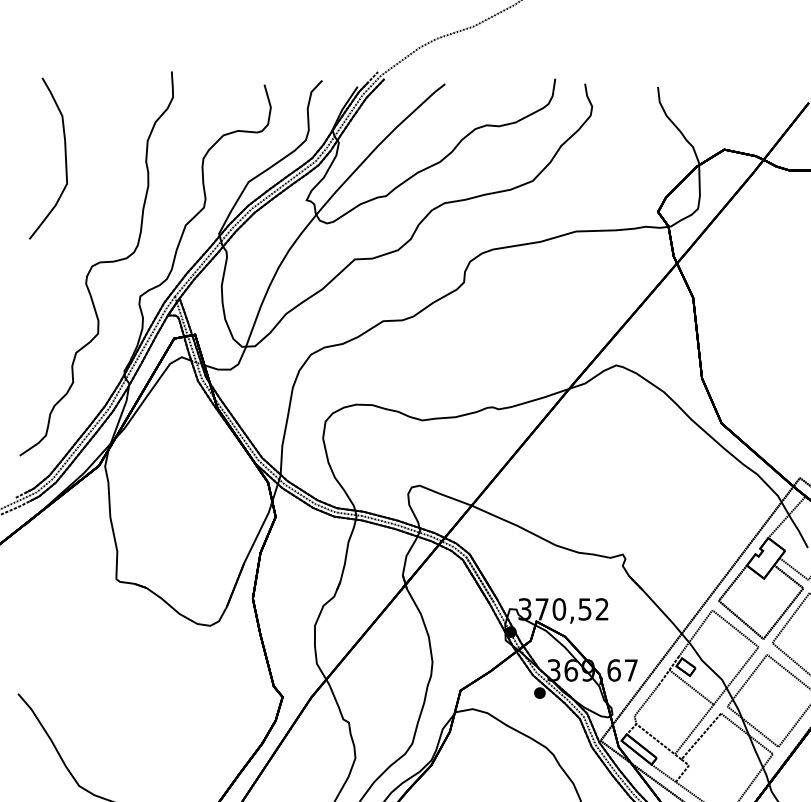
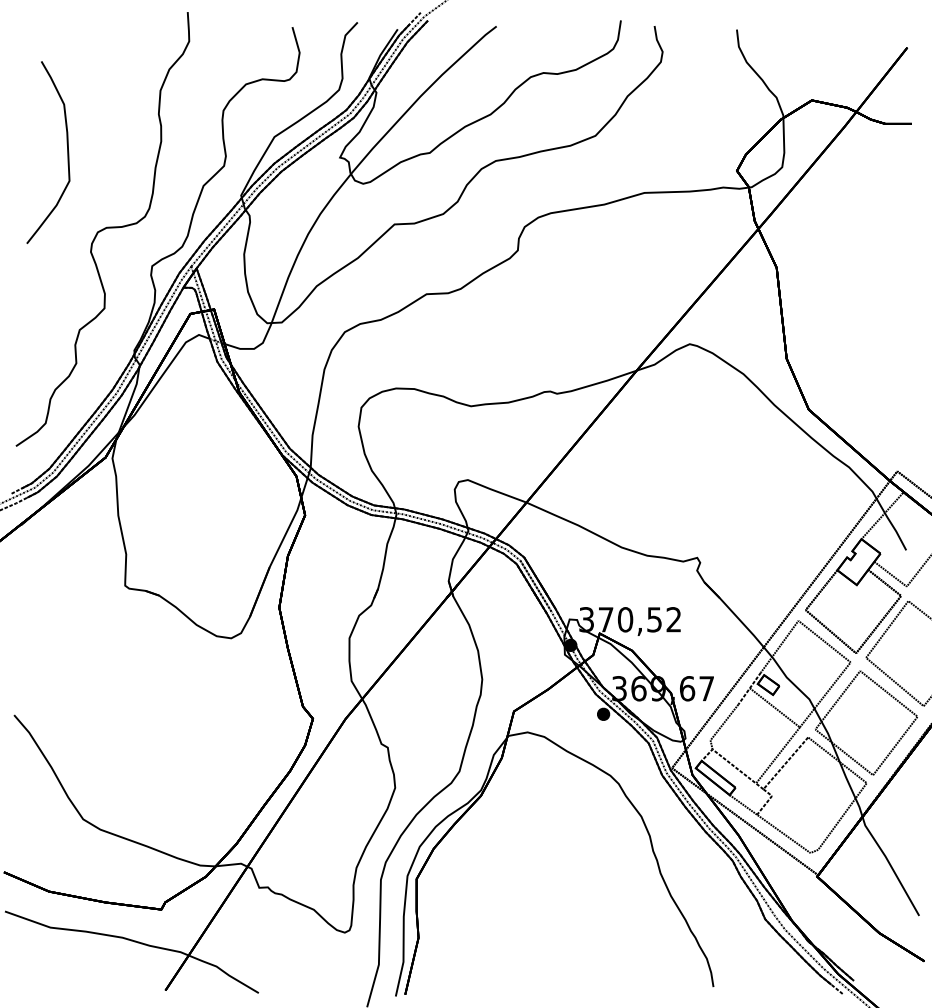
curve: (65, 158) -> (67, 152), moved

